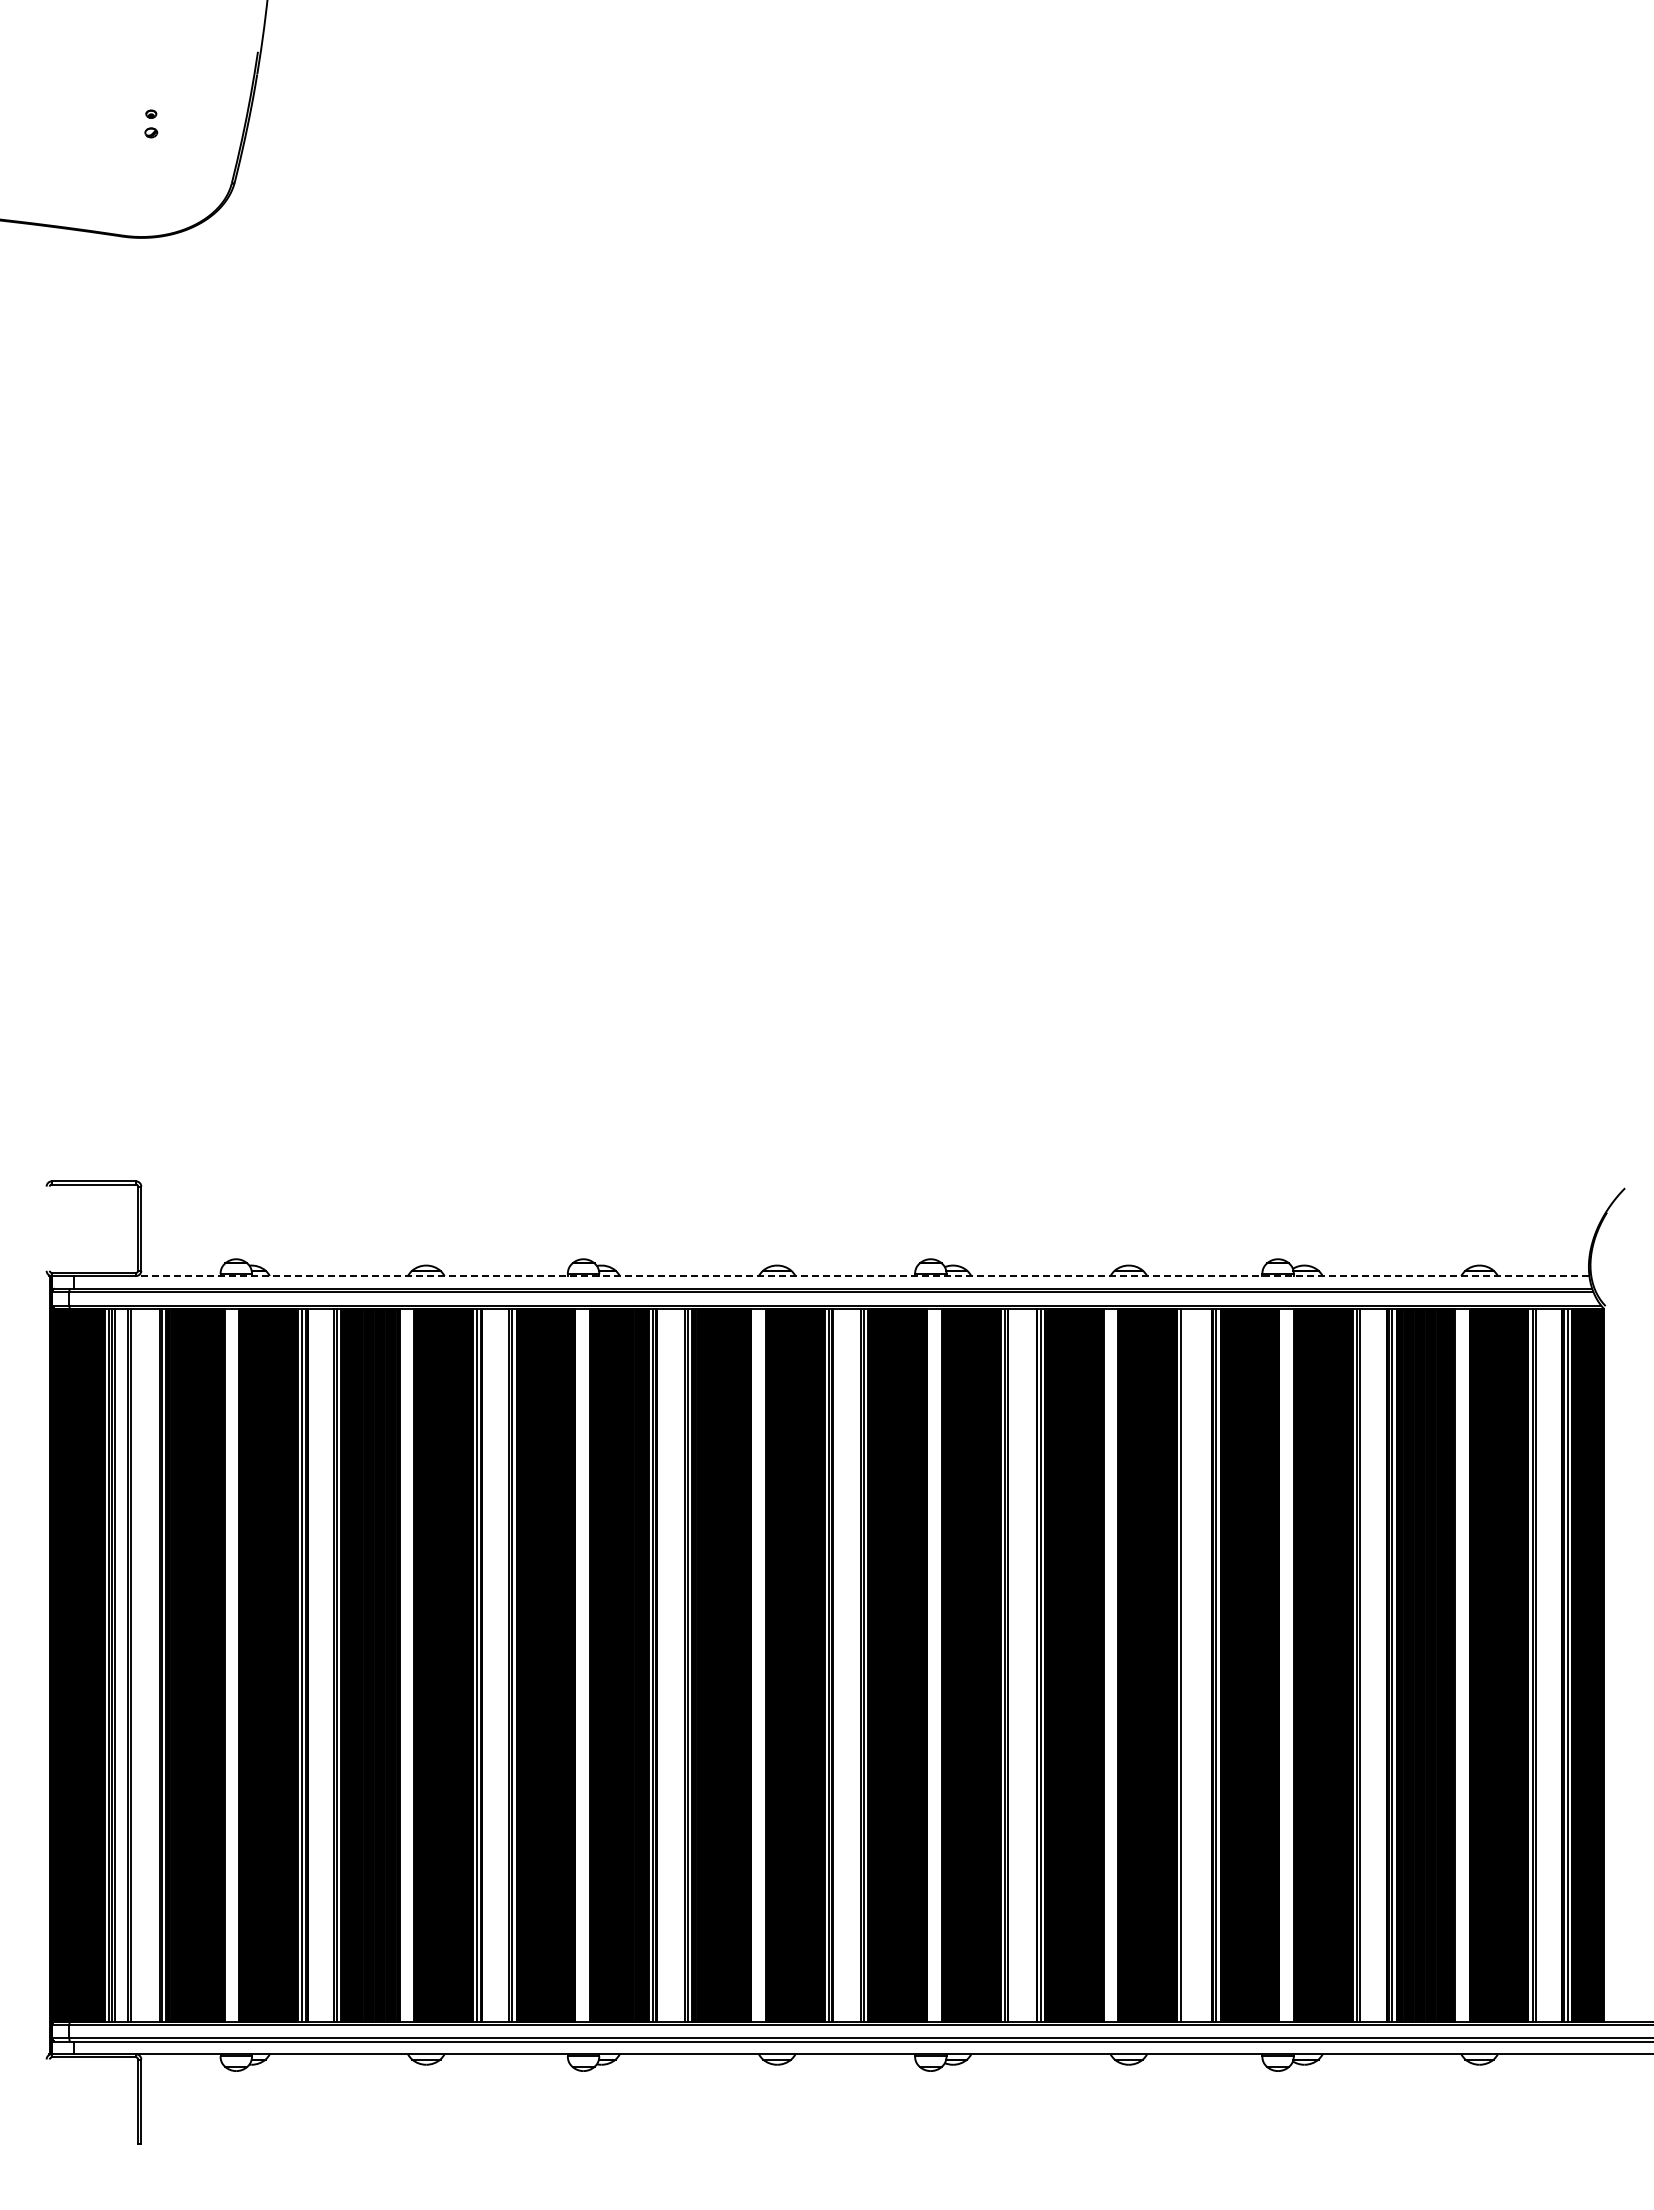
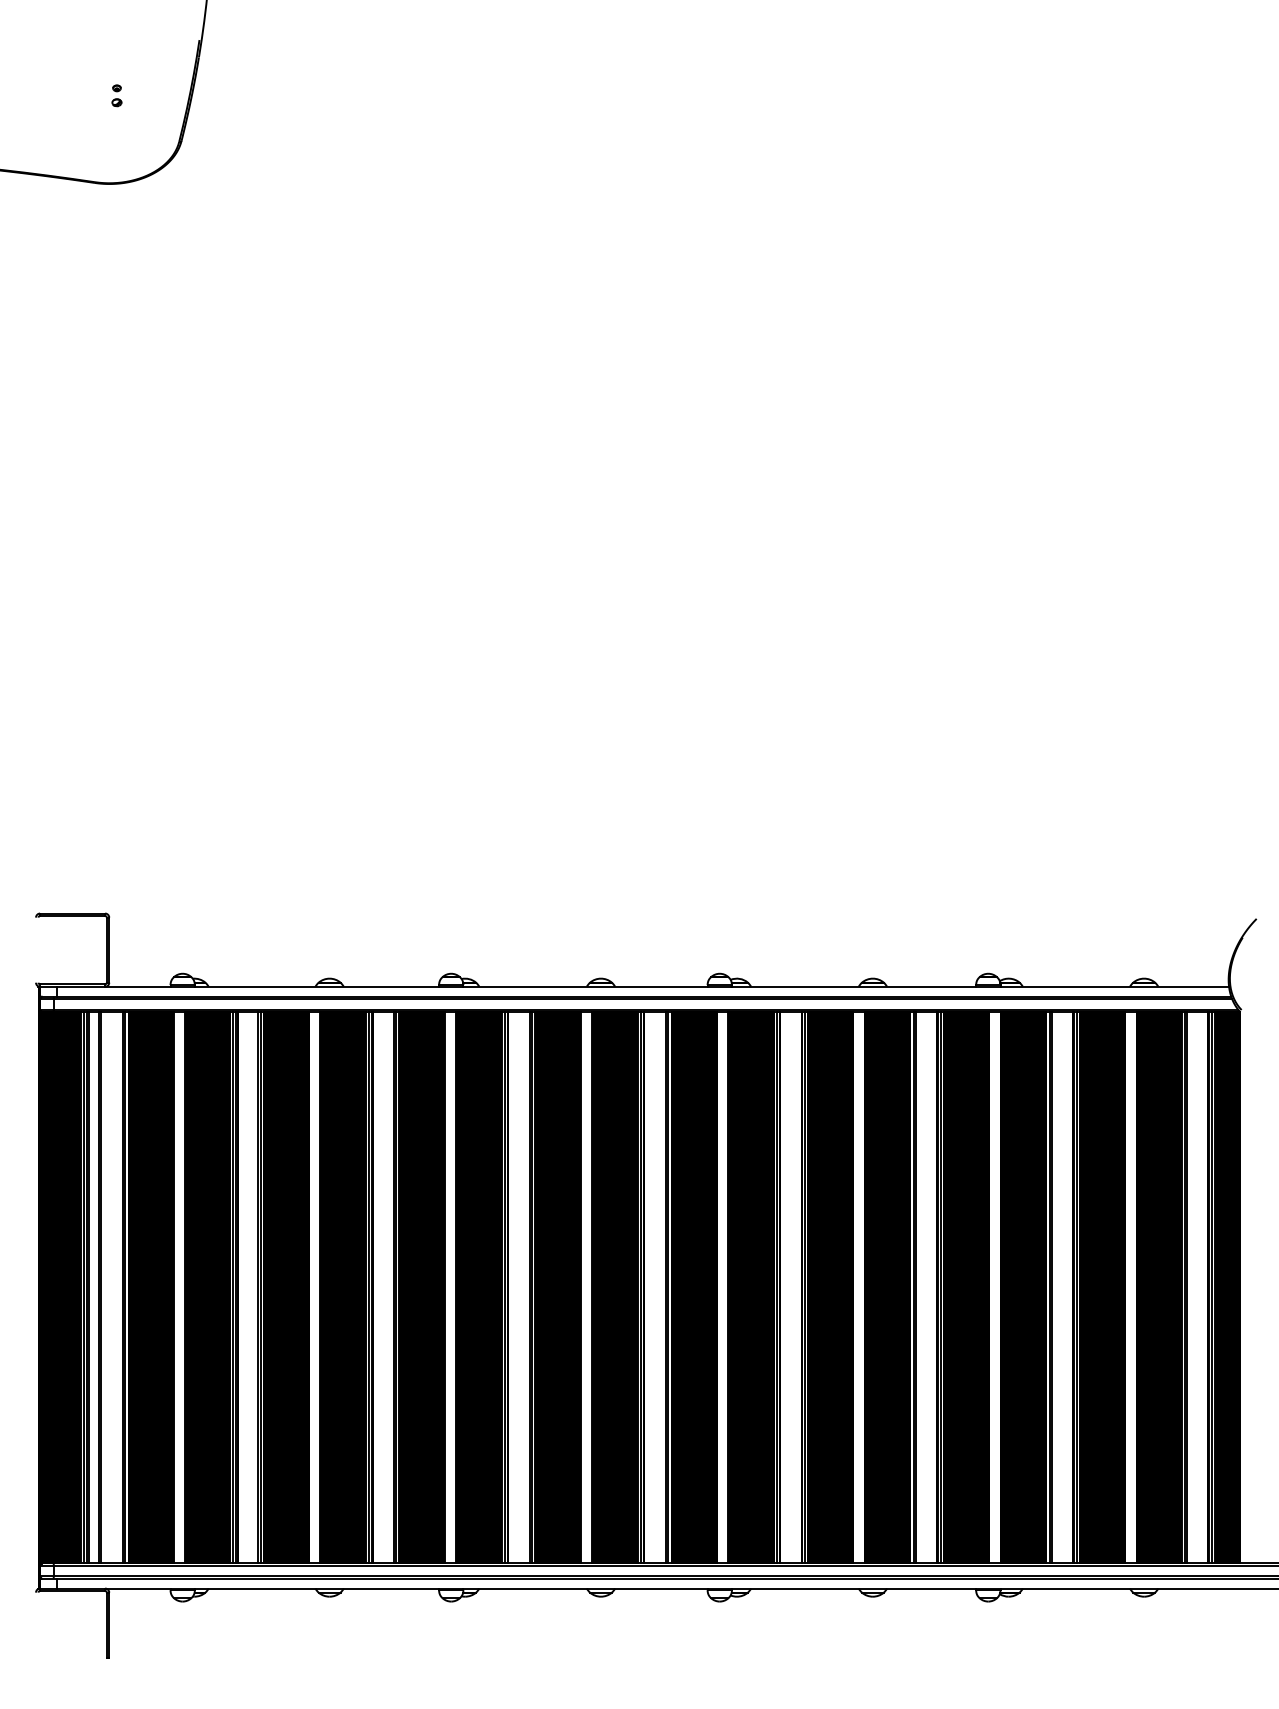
line: (862, 1276) -> (666, 987), dashed -> solid
line: (1184, 1664) -> (915, 1287), added

